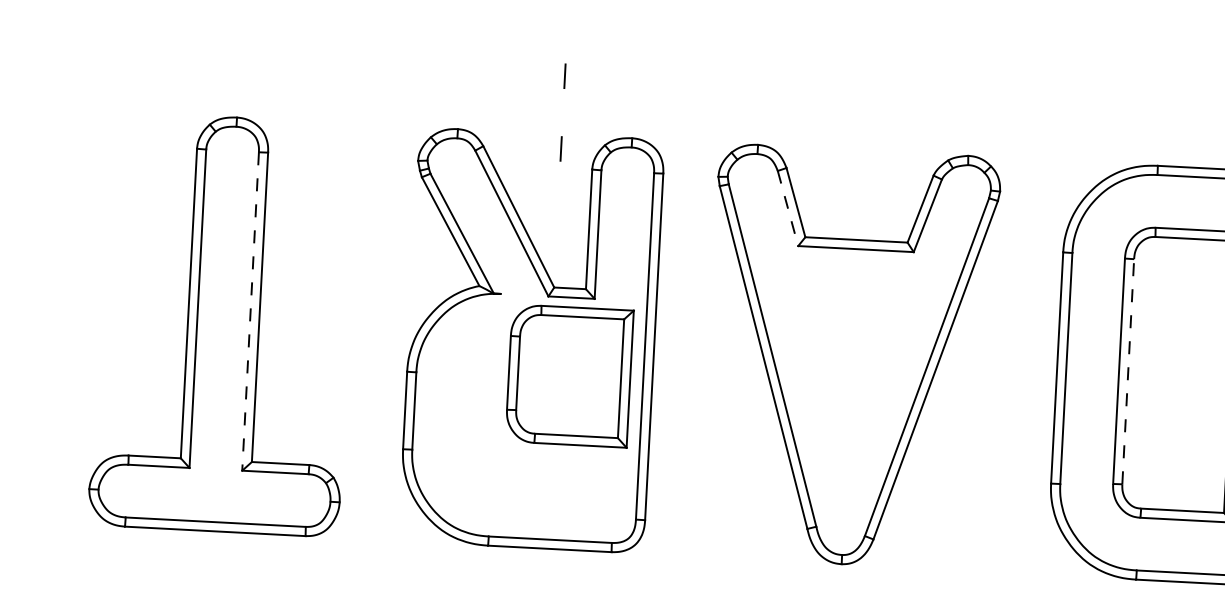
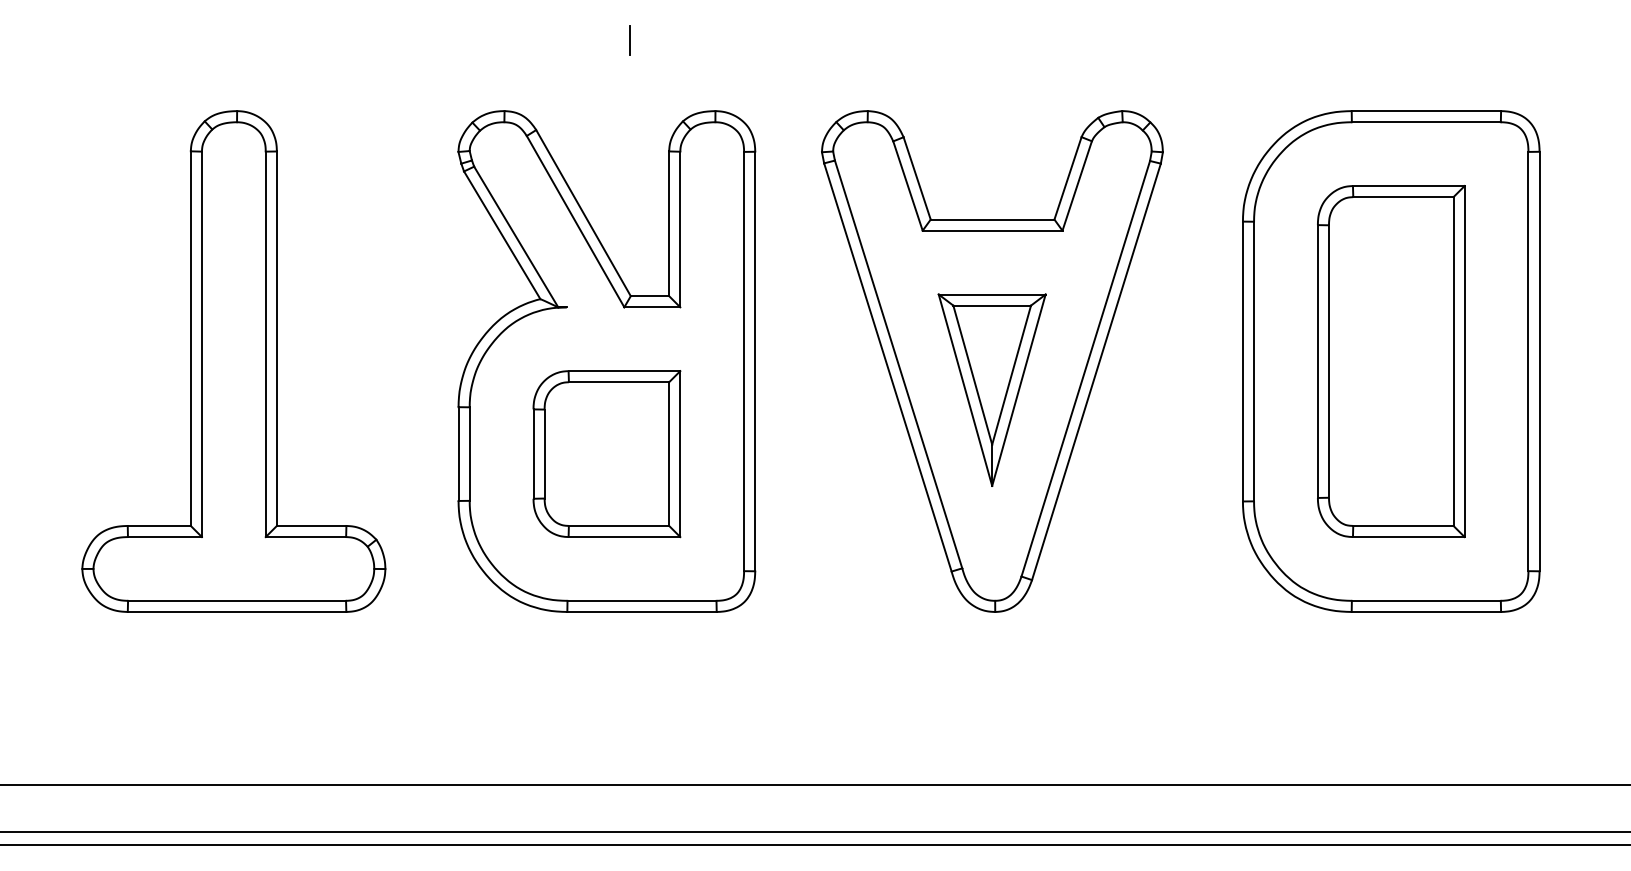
line: (560, 148) -> (629, 128), removed
line: (788, 208) -> (908, 186), dashed -> solid
line: (250, 311) -> (265, 344), dashed -> solid
line: (1127, 371) -> (1328, 361), dashed -> solid
part: (569, 376) -> (606, 454), moved
part: (848, 380) -> (991, 389), added

